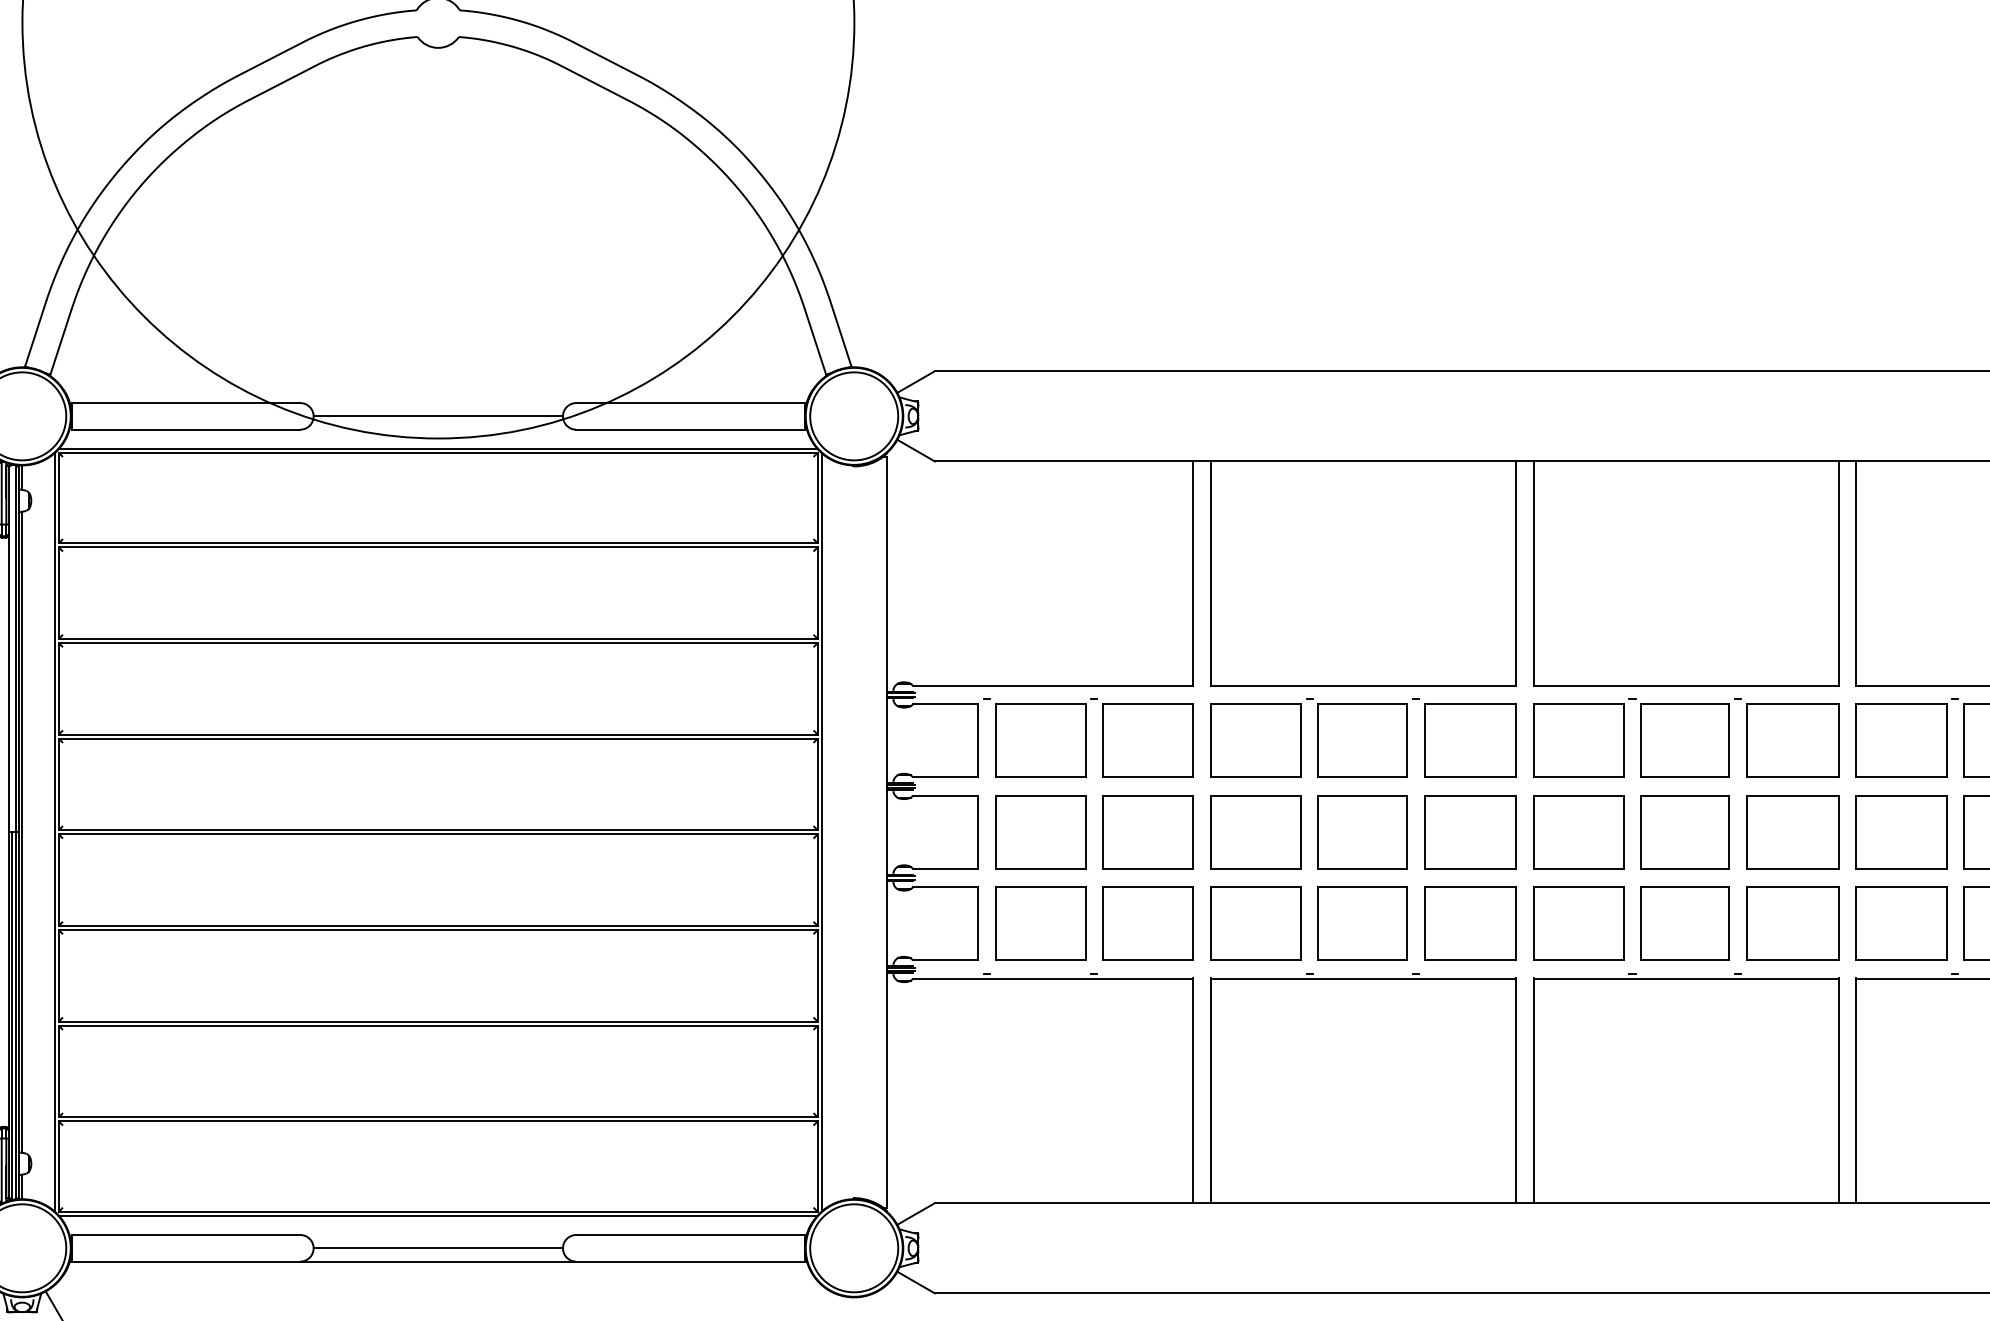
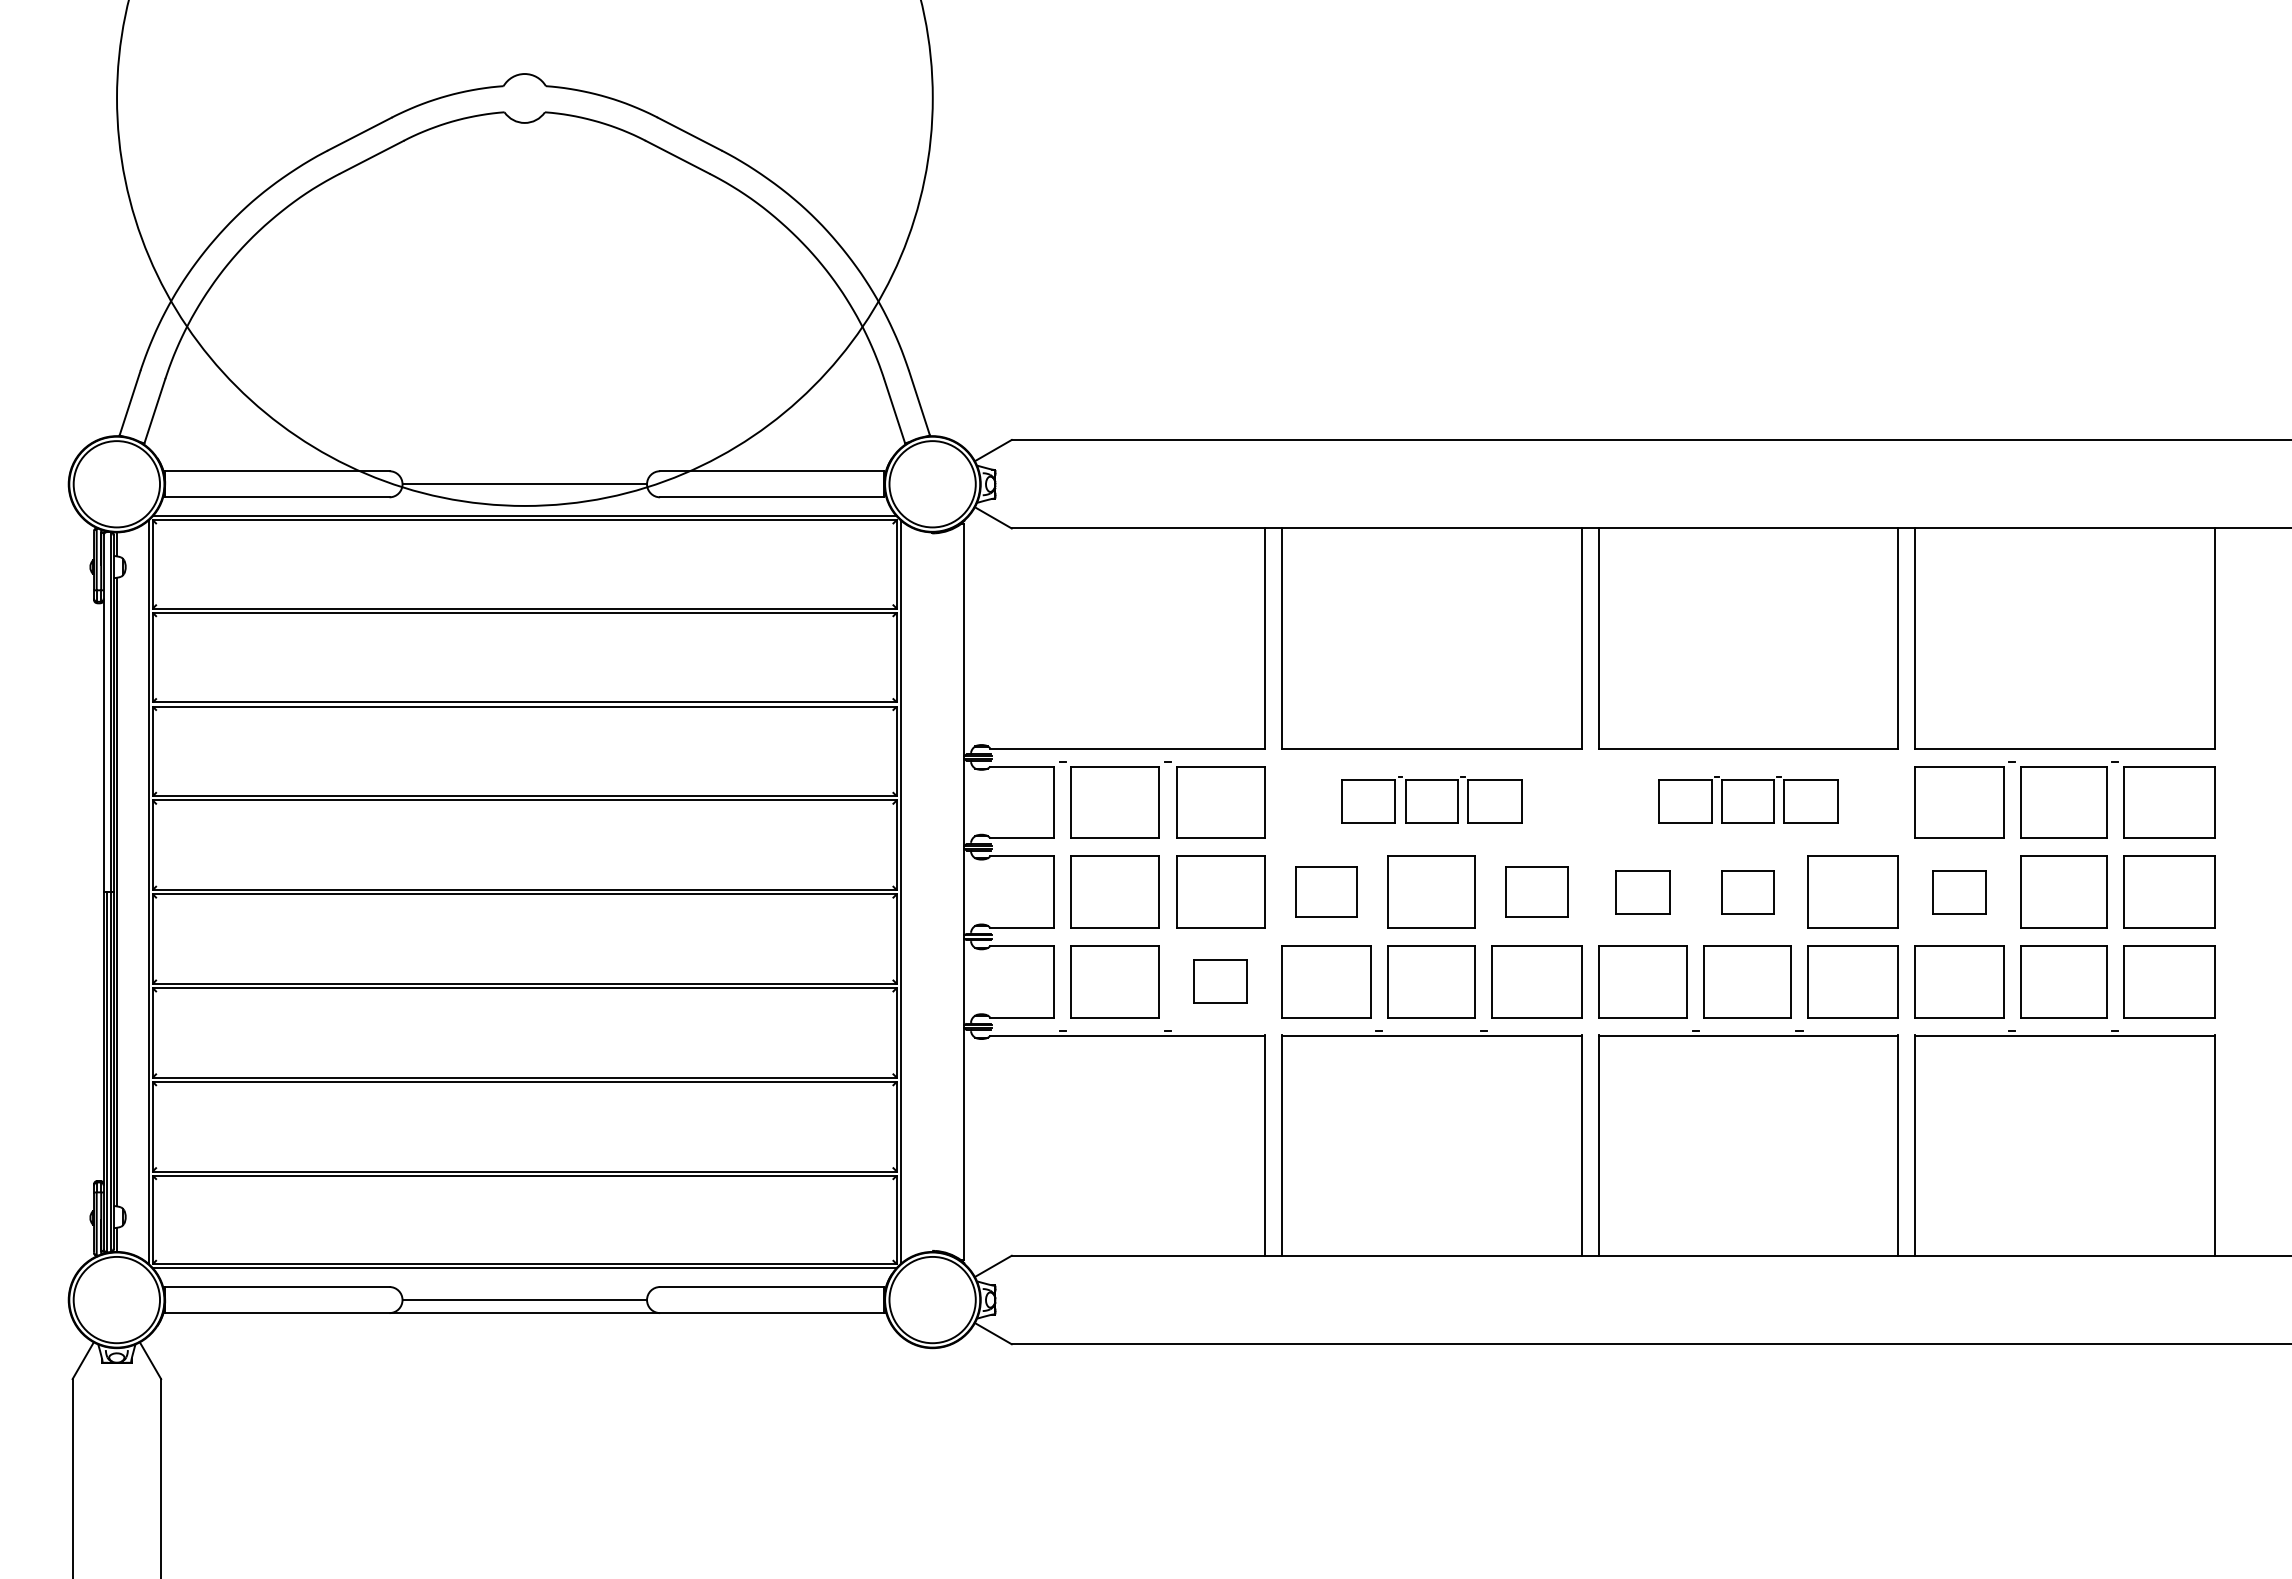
part: (1362, 737) -> (1431, 799), size x0.6
part: (1686, 737) -> (1748, 799), size x0.6
part: (1255, 831) -> (1326, 891), size x0.7
part: (1470, 831) -> (1536, 891), size x0.7
part: (1578, 831) -> (1642, 891), size x0.6
part: (1685, 831) -> (1747, 891), size x0.6
part: (1901, 831) -> (1959, 891), size x0.6
part: (1147, 923) -> (1220, 981), size x0.6

